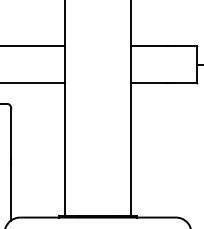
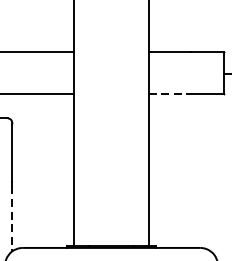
line: (149, 82) -> (170, 94), solid -> dashed
line: (10, 192) -> (11, 219), solid -> dashed

